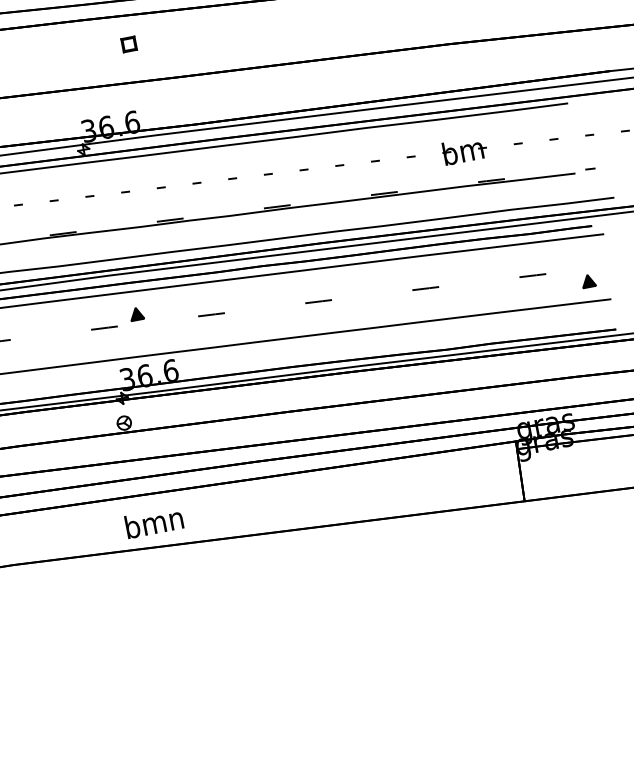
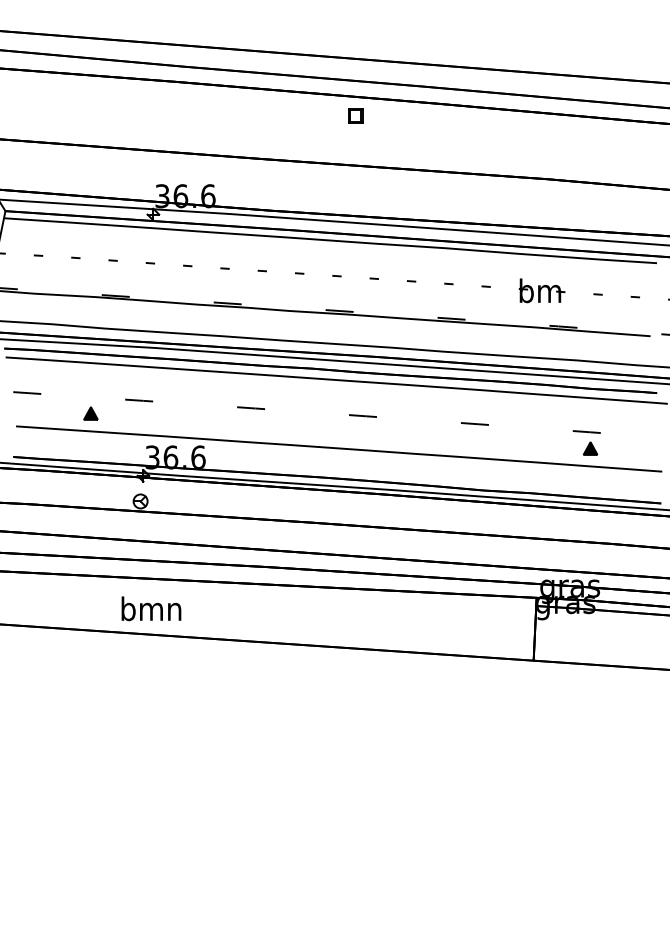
part: (128, 44) -> (355, 115), moved
part: (588, 280) -> (590, 448), moved
part: (136, 314) -> (90, 413), moved

